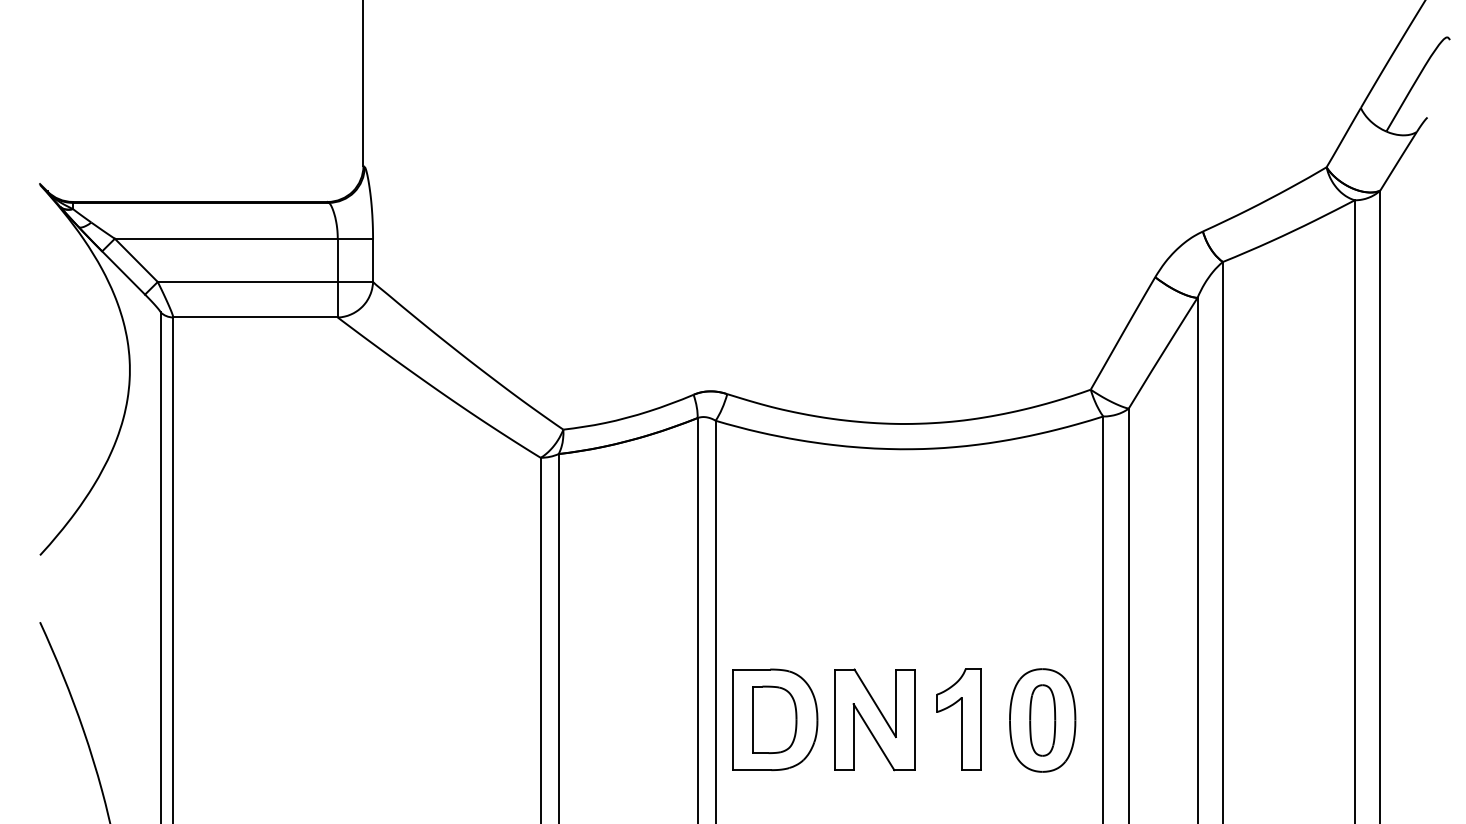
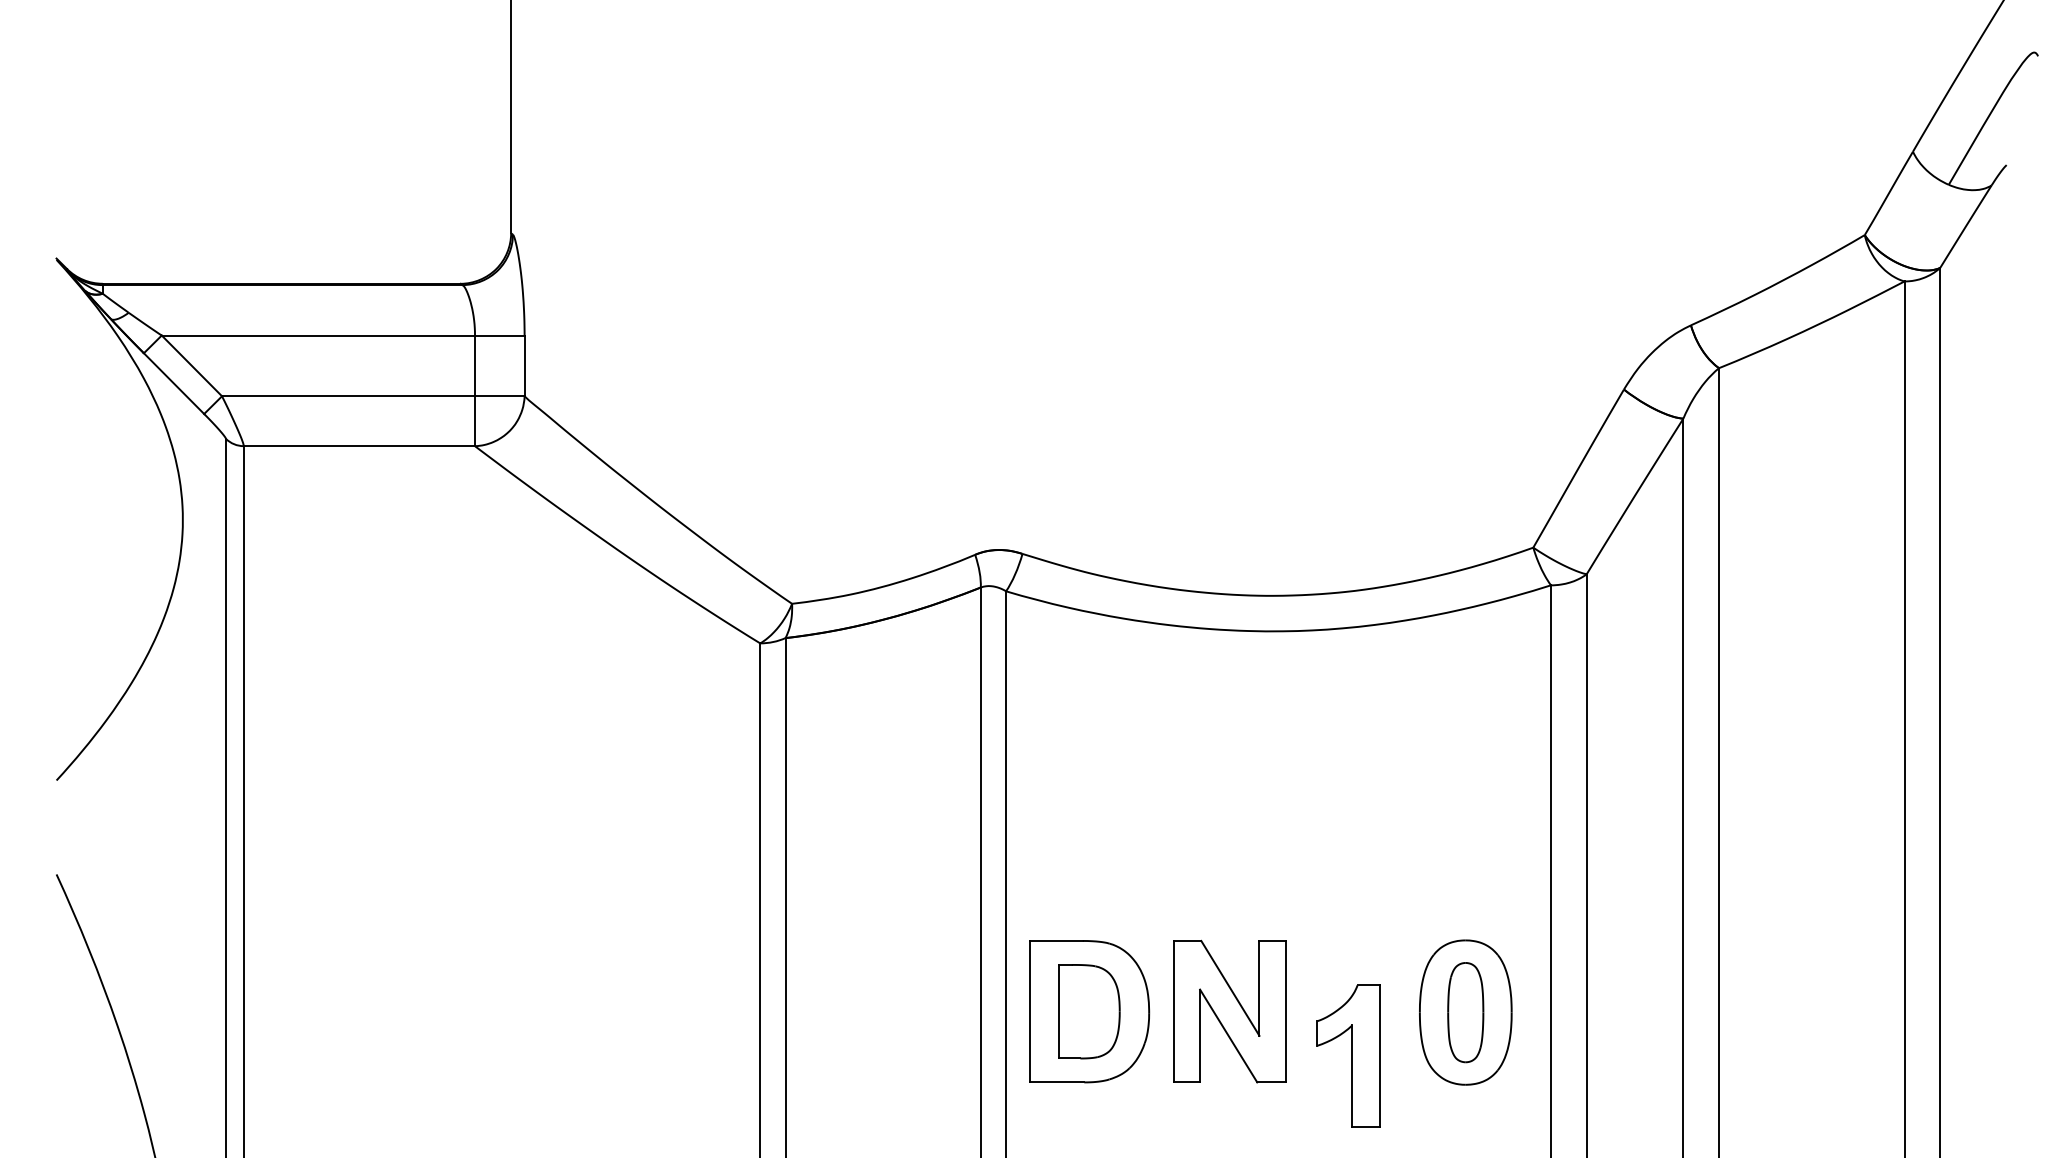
part: (959, 719) -> (1348, 1055), moved

